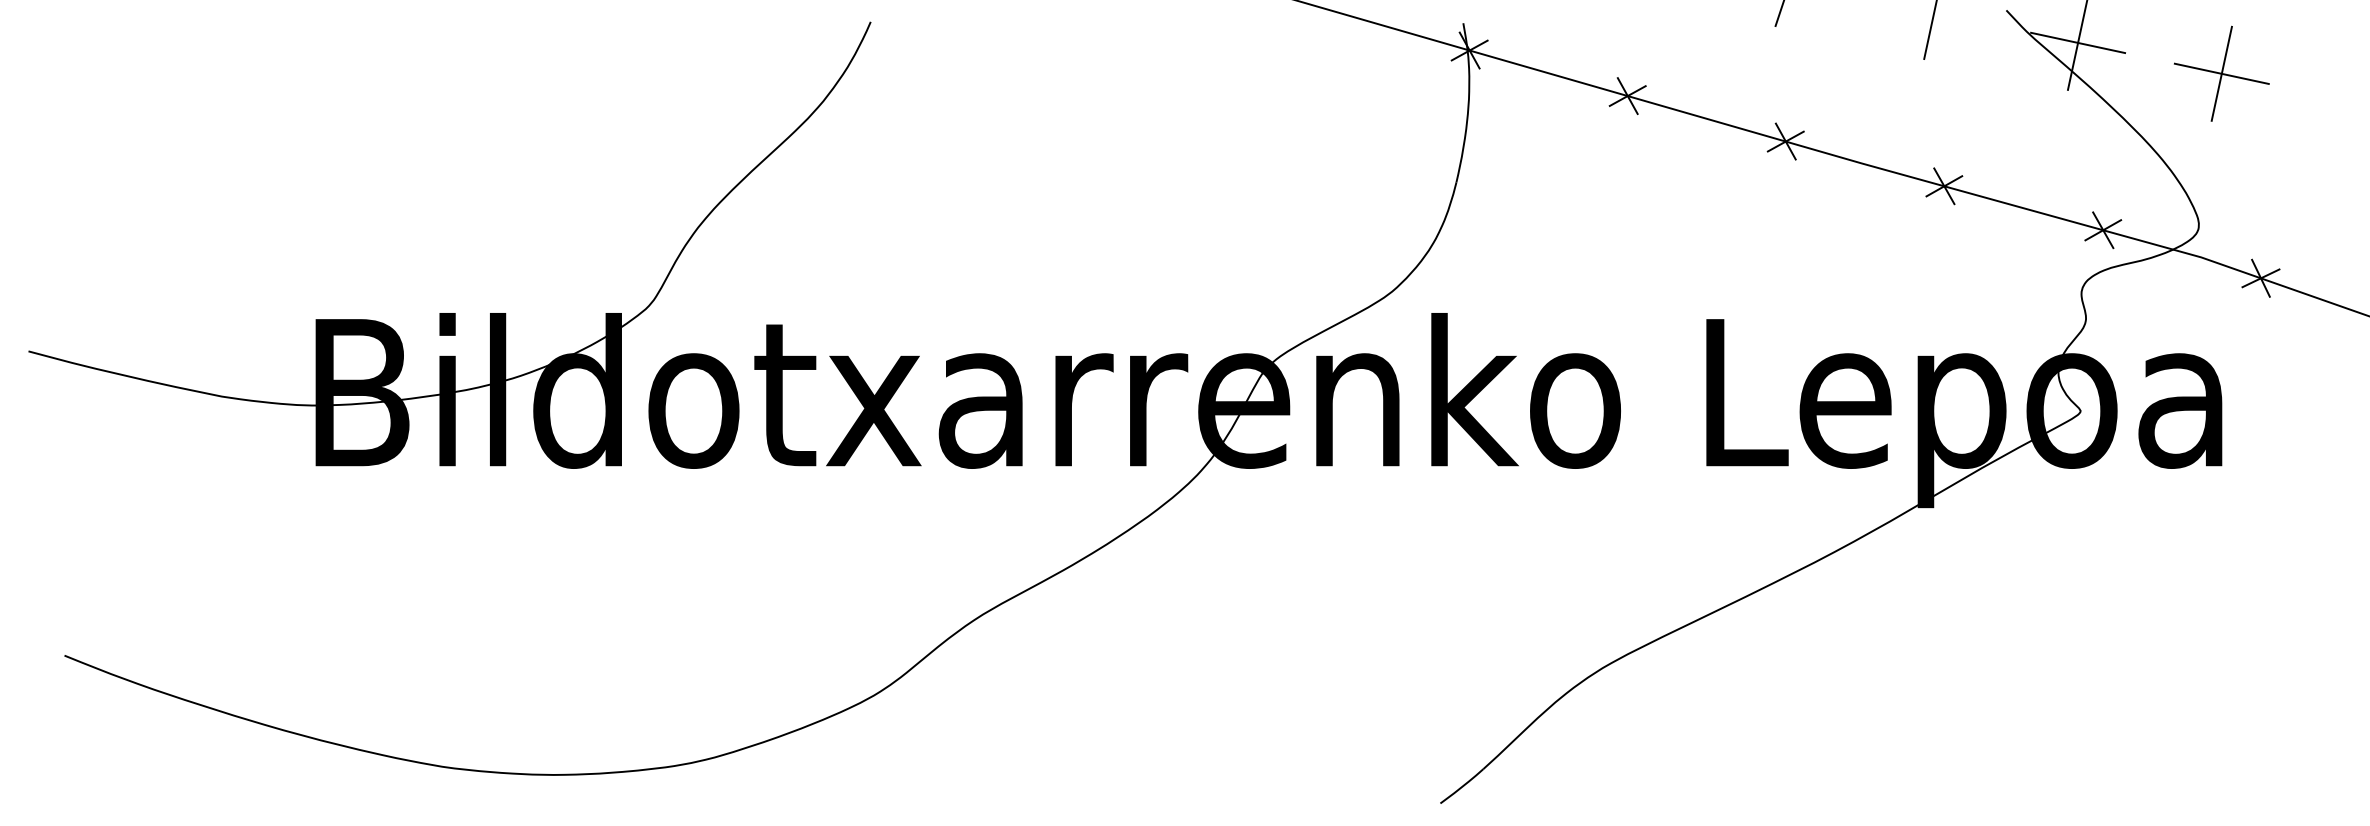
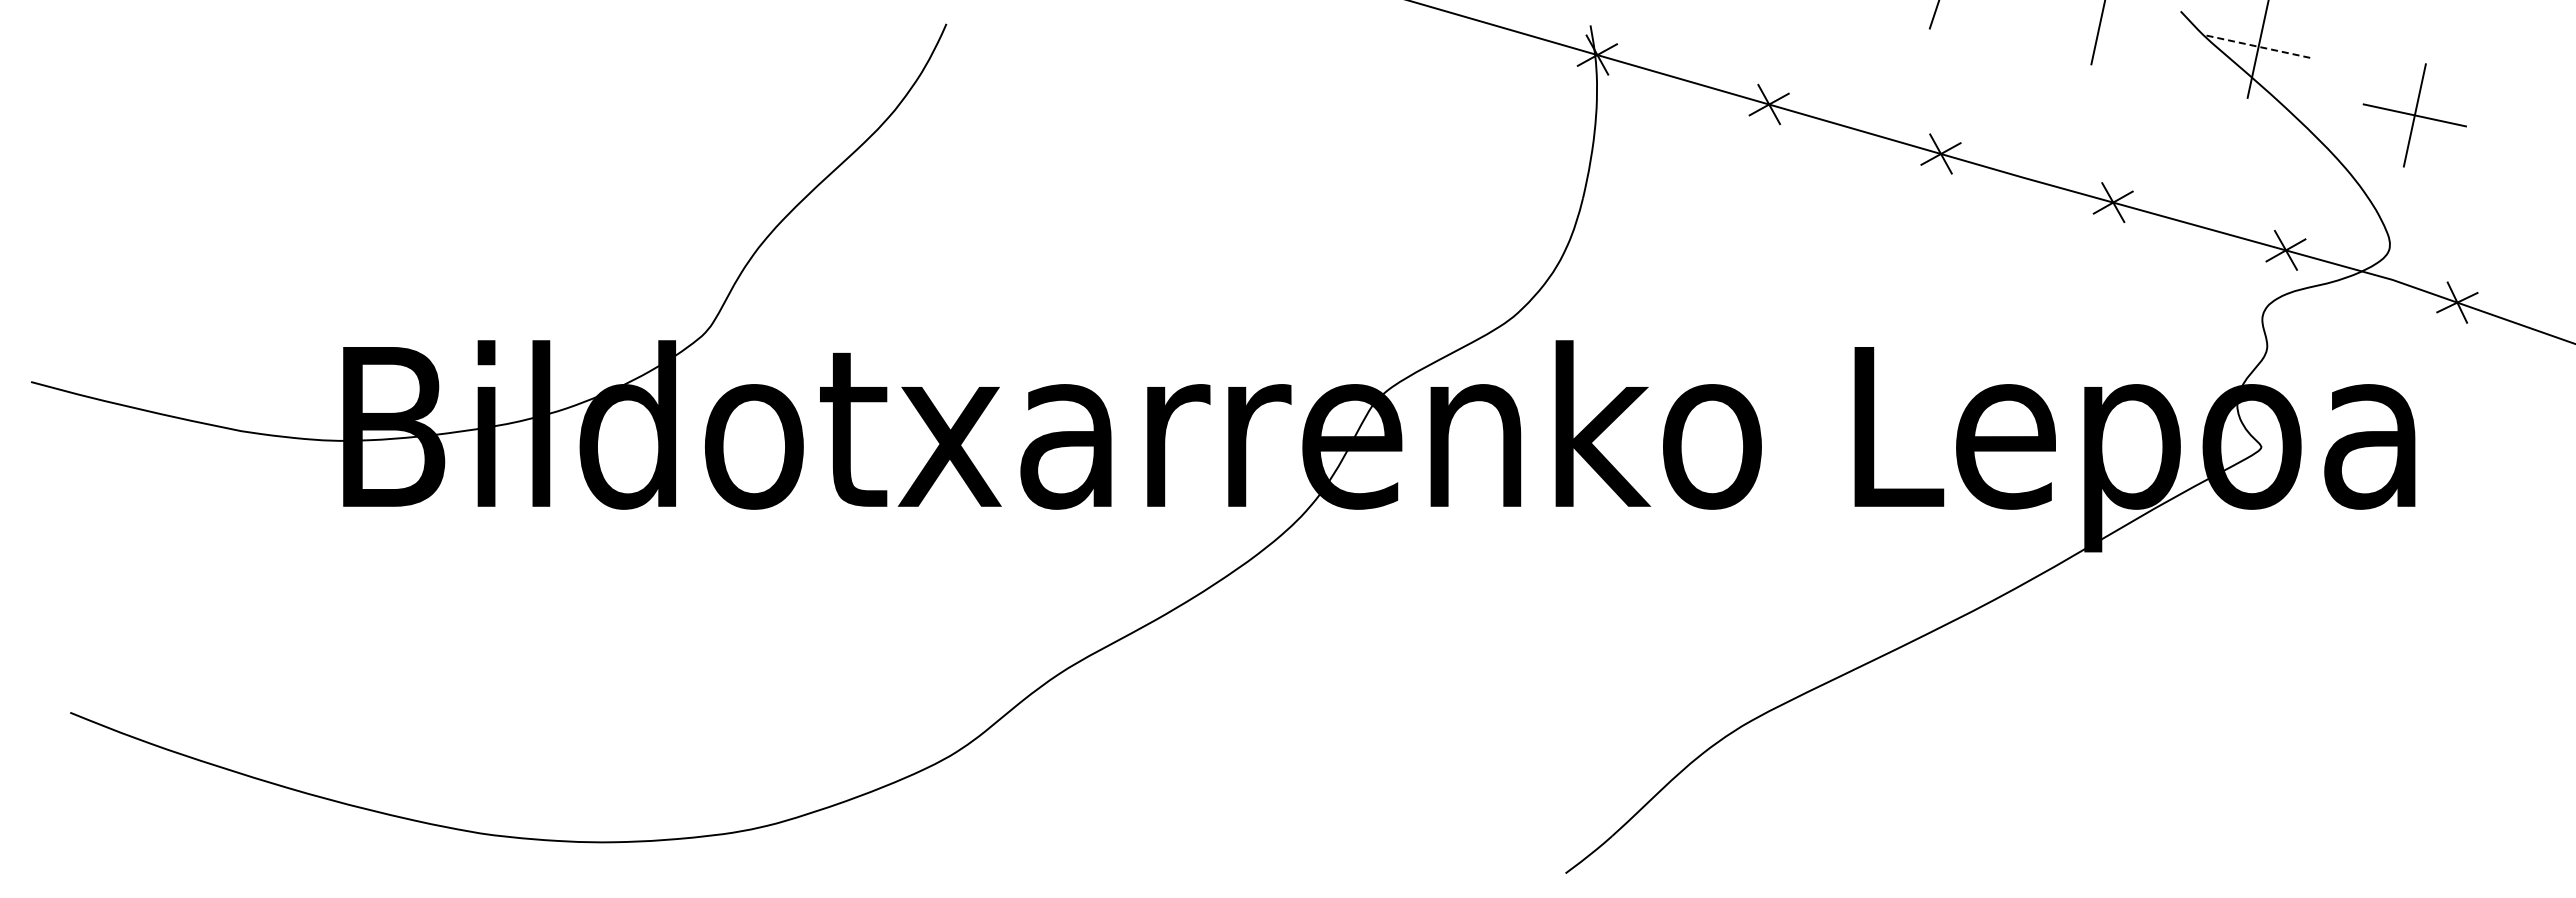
line: (2077, 42) -> (2258, 46), solid -> dashed
part: (2221, 73) -> (2414, 115), moved

